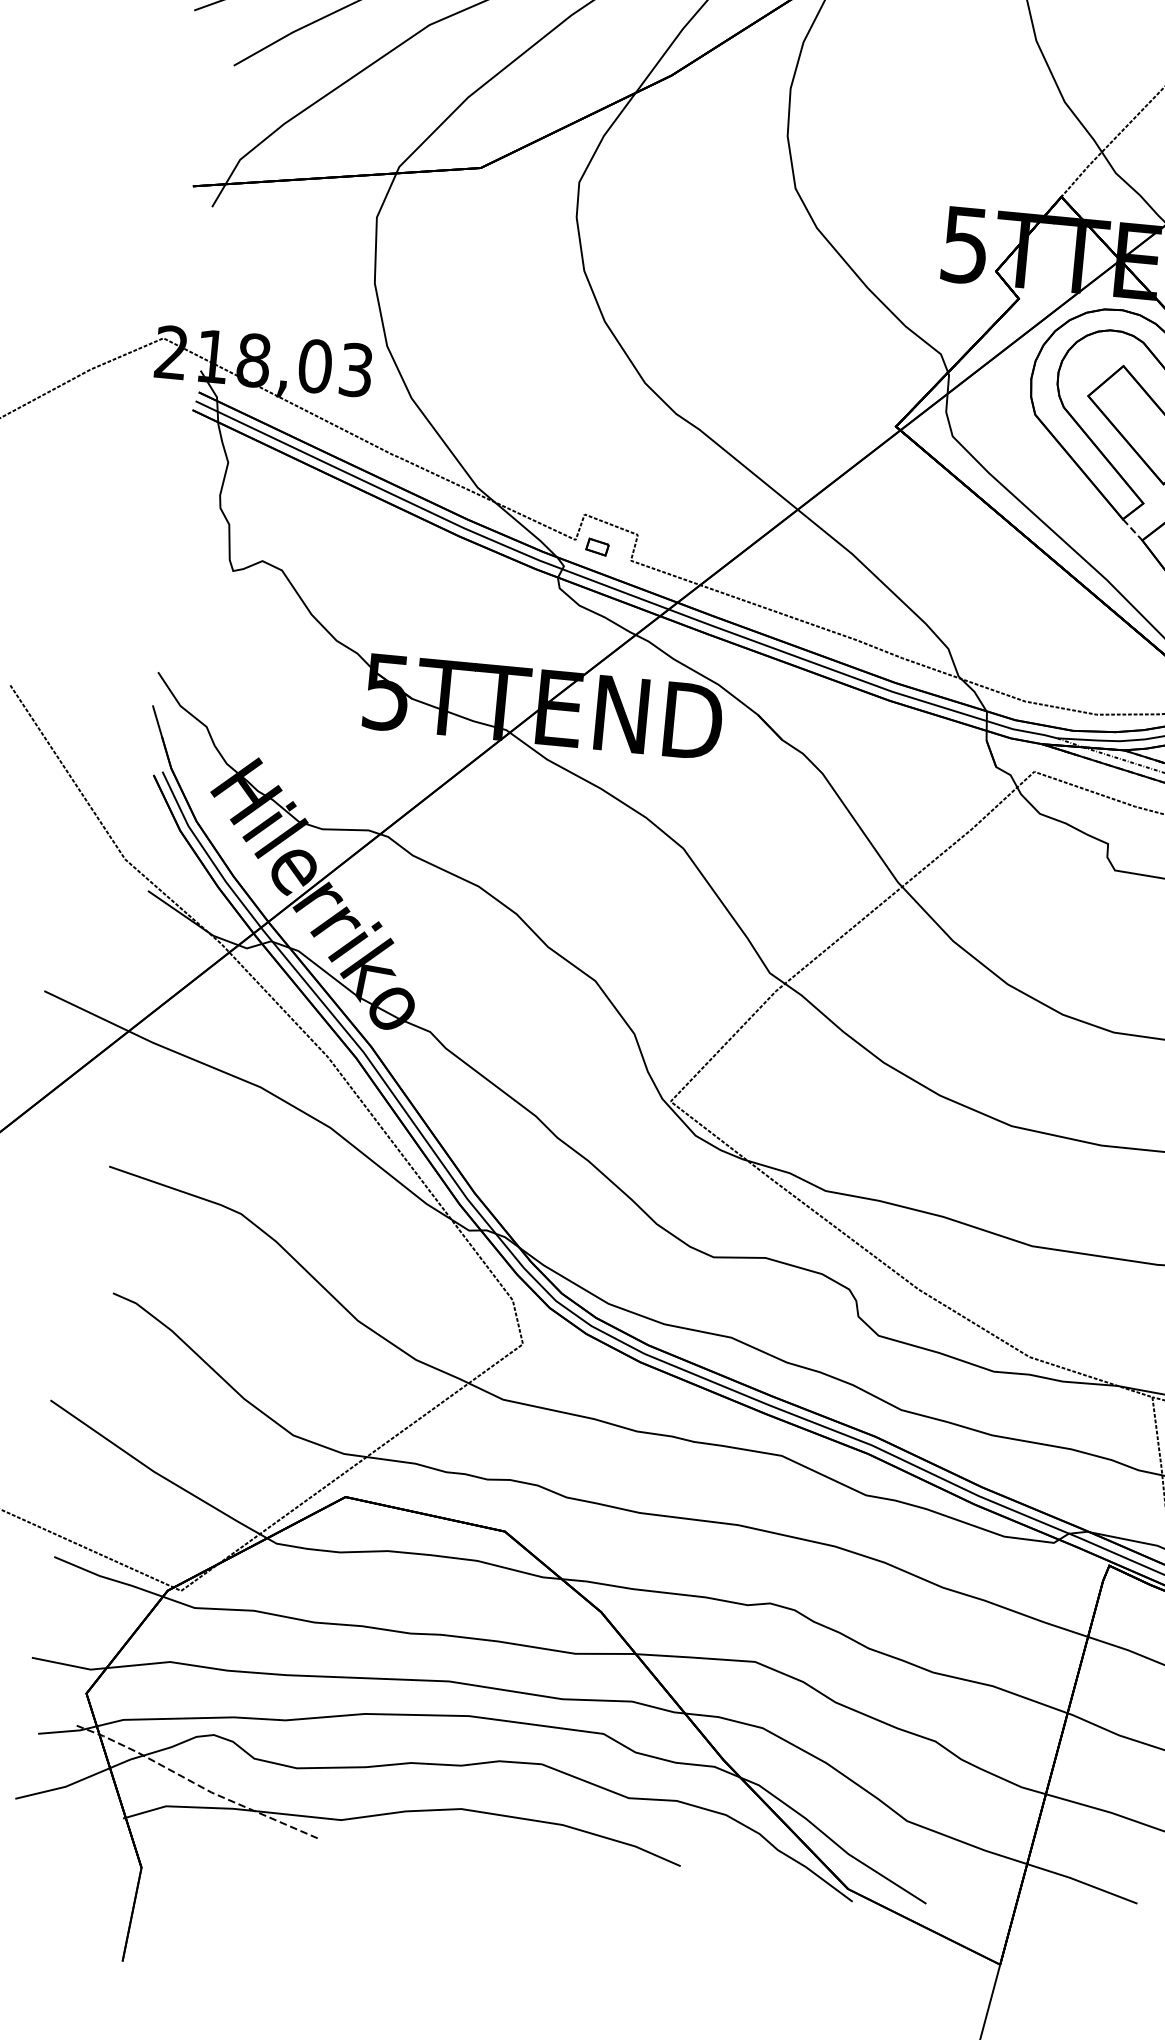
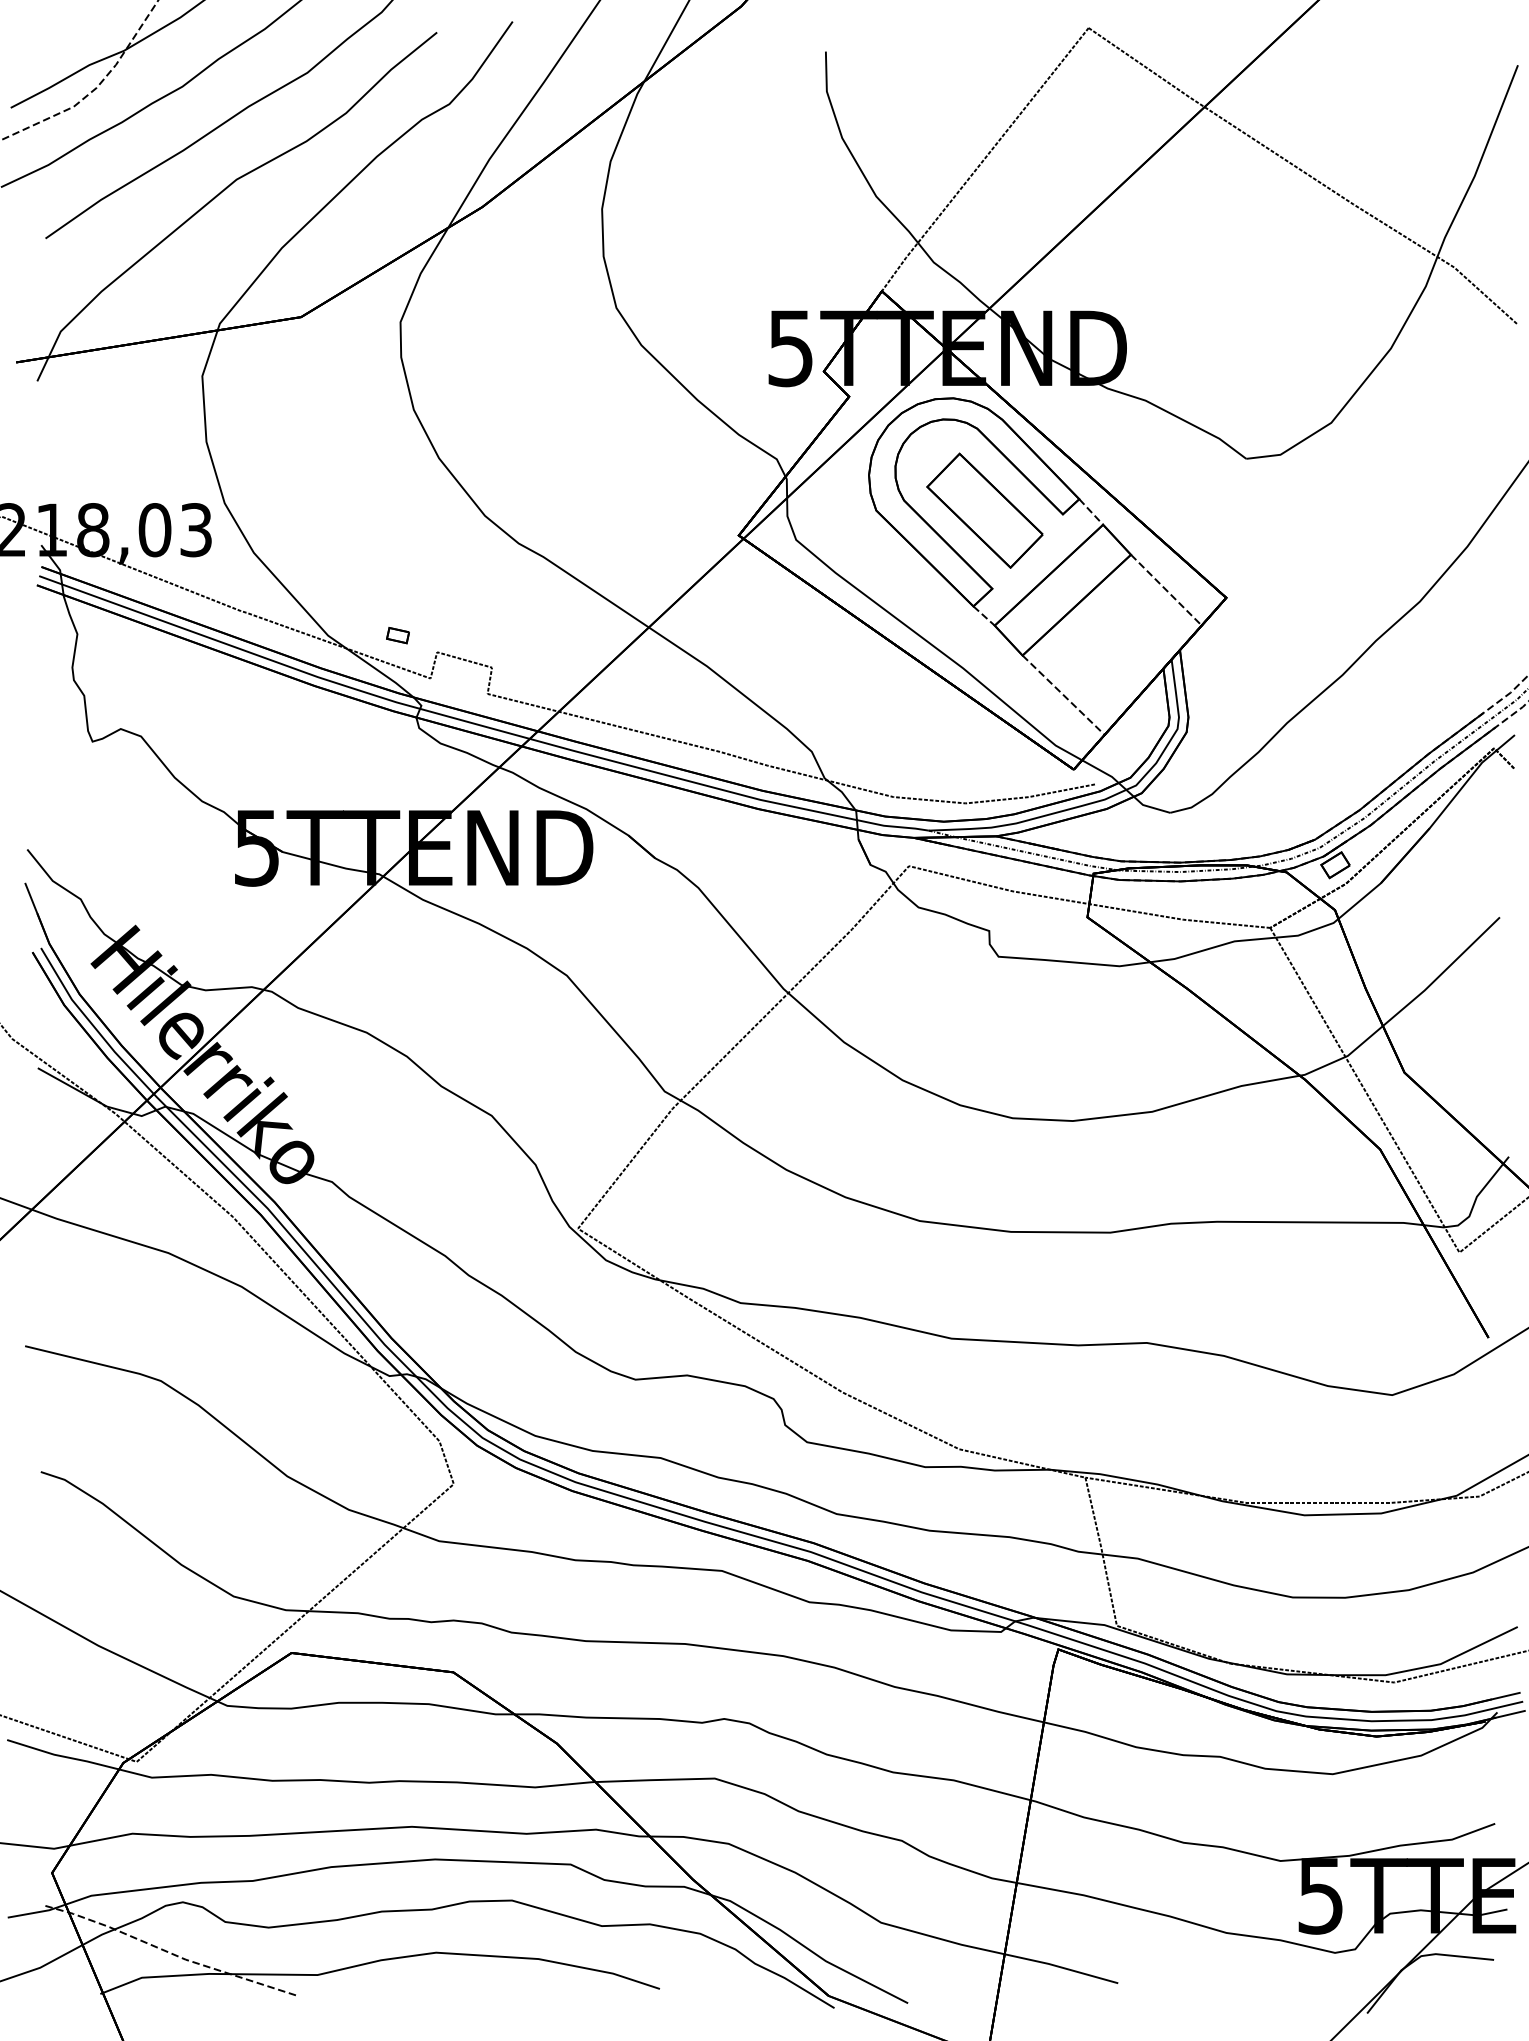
part: (597, 547) -> (397, 635), moved

